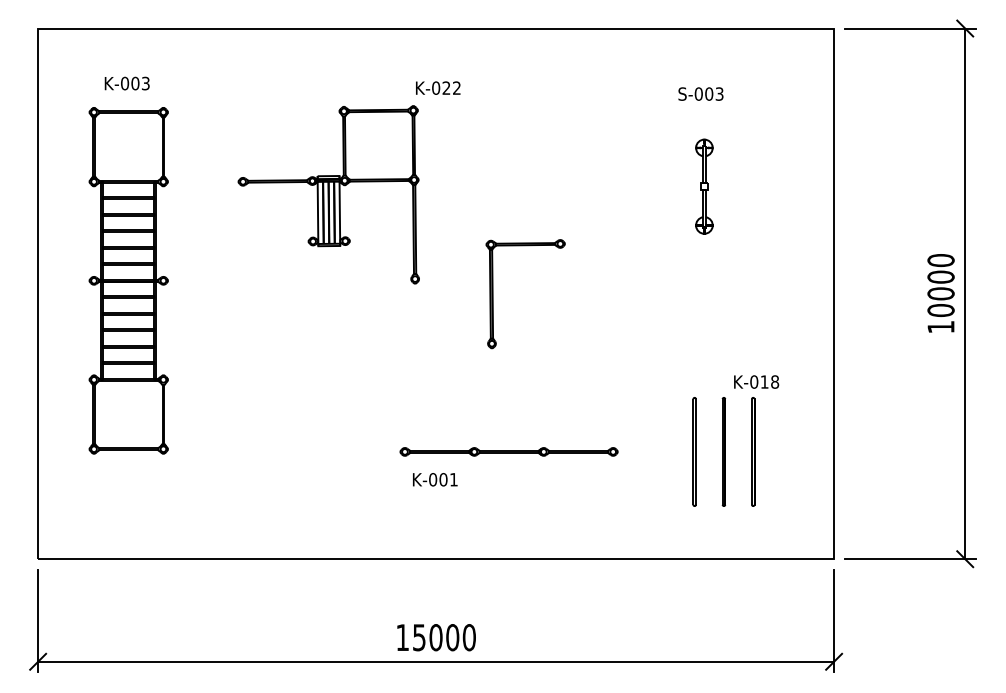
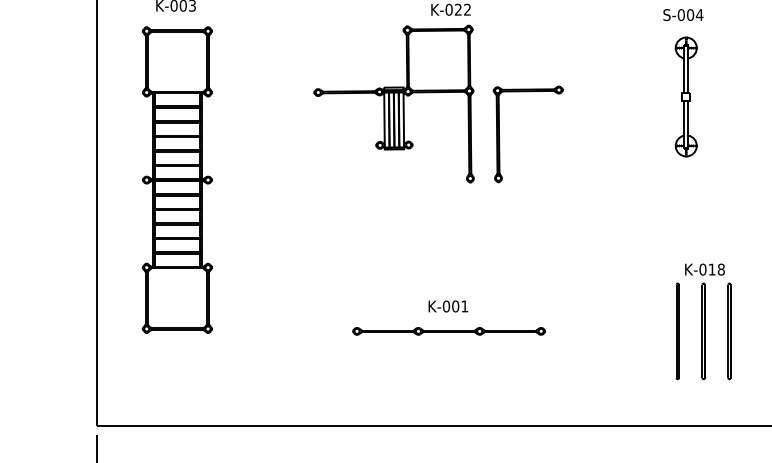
text: (719, 93) -> (699, 14), S-003 -> S-004
part: (704, 186) -> (686, 96), size x1.43
part: (328, 194) -> (393, 103), moved
part: (493, 294) -> (499, 134), moved
text: (756, 381) -> (704, 269), moved
part: (508, 451) -> (448, 331), moved
text: (435, 479) -> (448, 306), moved

